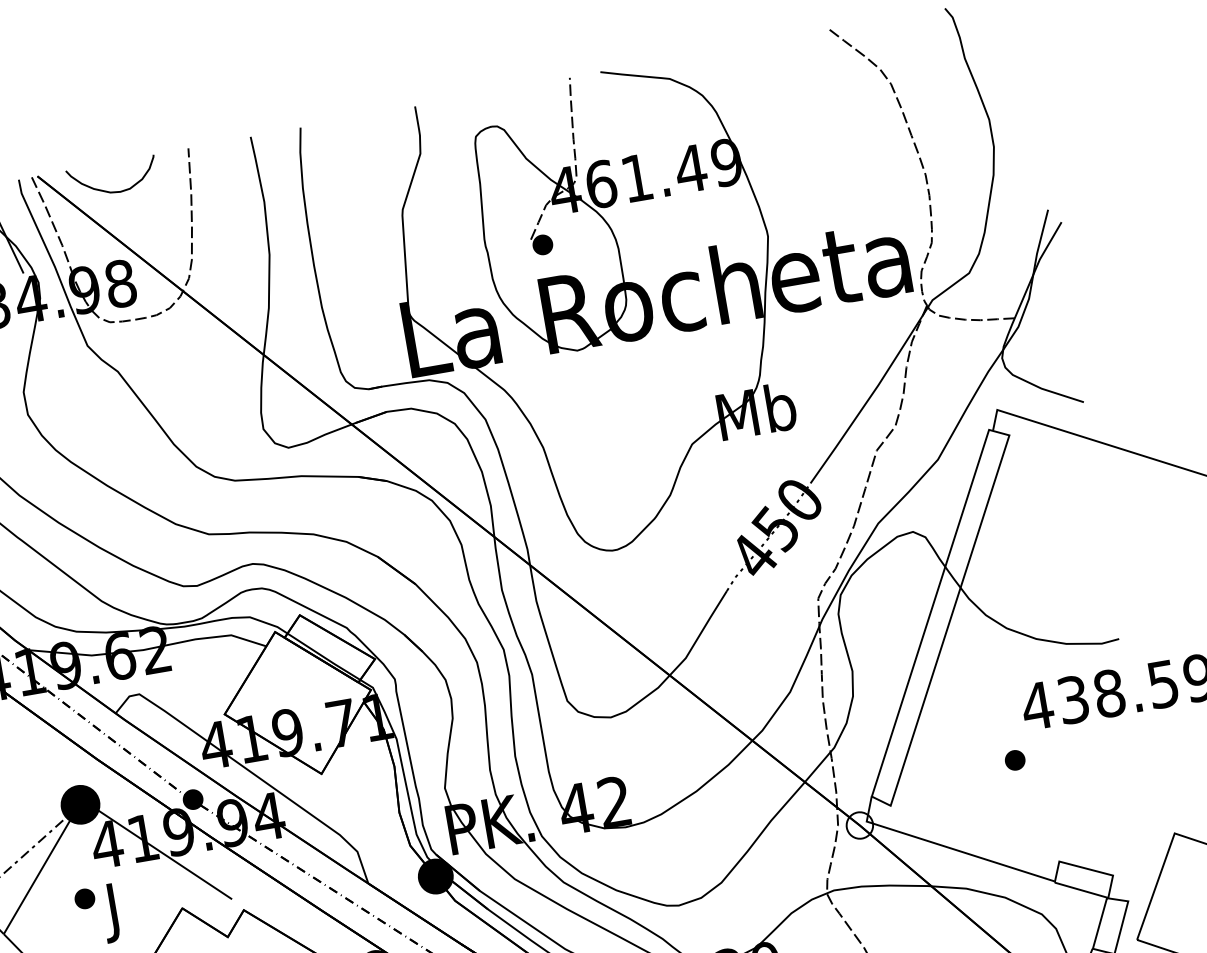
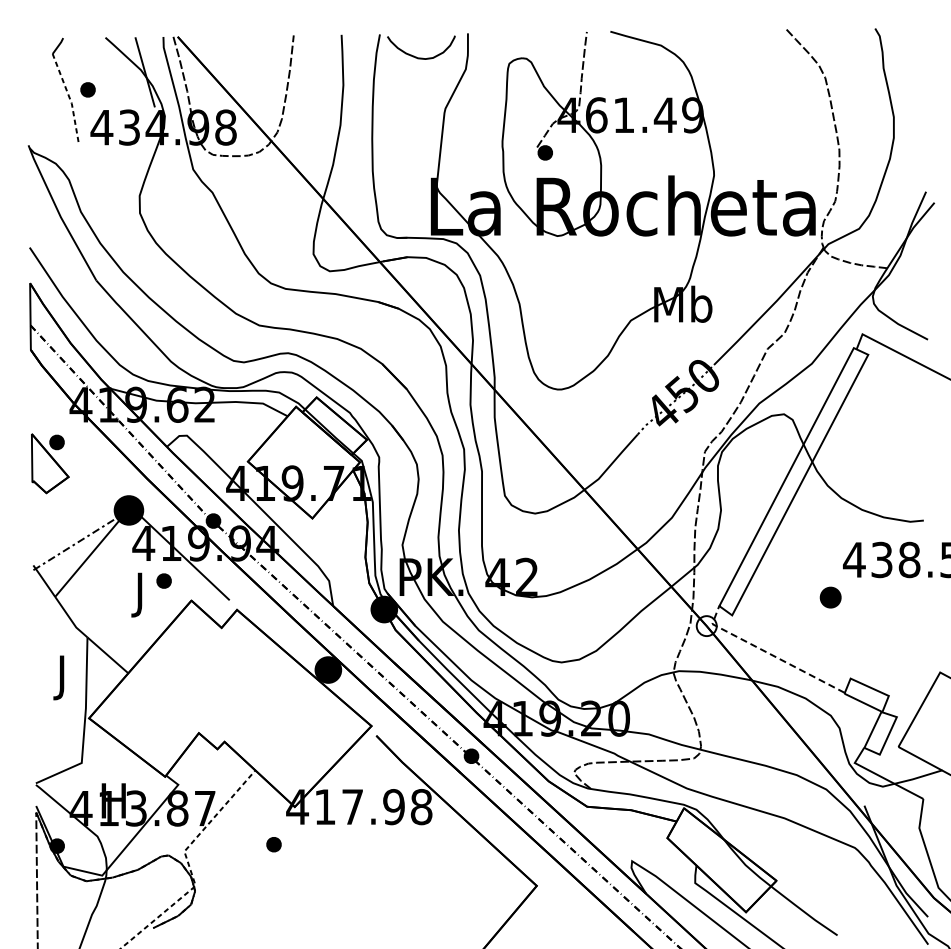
curve: (114, 190) -> (421, 57), moved
part: (1014, 760) -> (830, 597), size x1.4
line: (947, 847) -> (769, 653), solid -> dashed
part: (83, 898) -> (163, 580), moved

